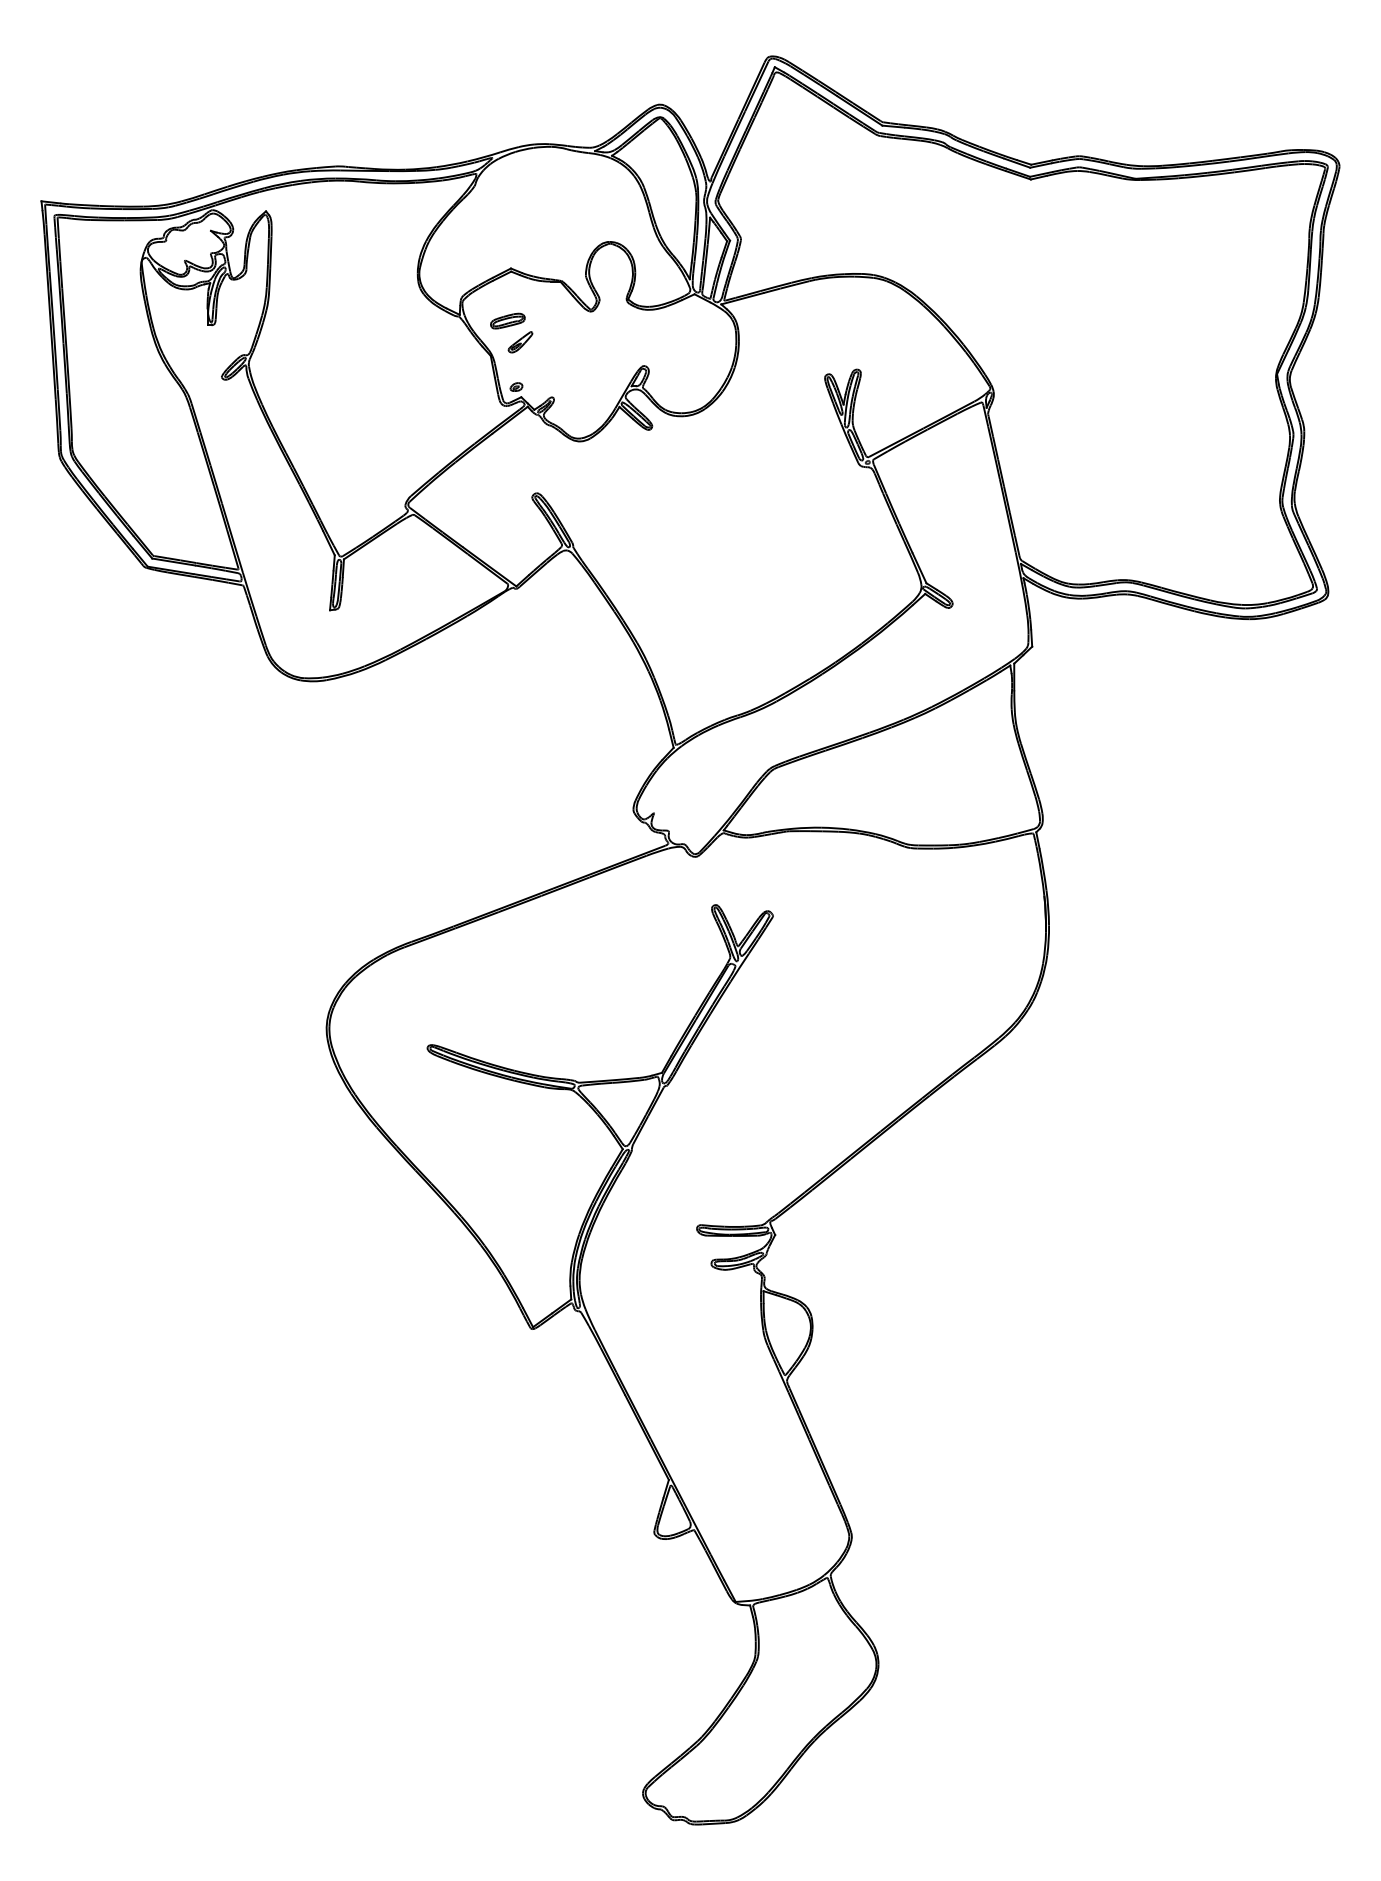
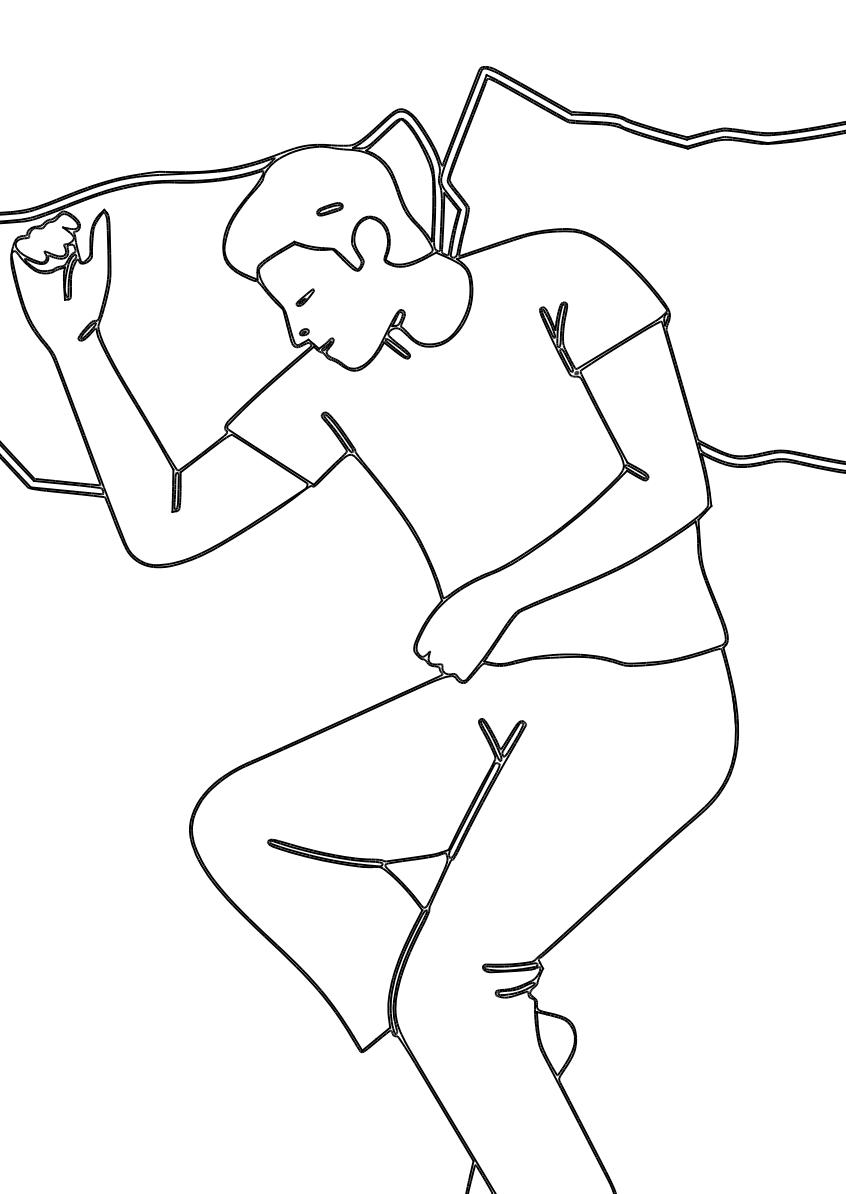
part: (507, 320) -> (329, 208), moved

